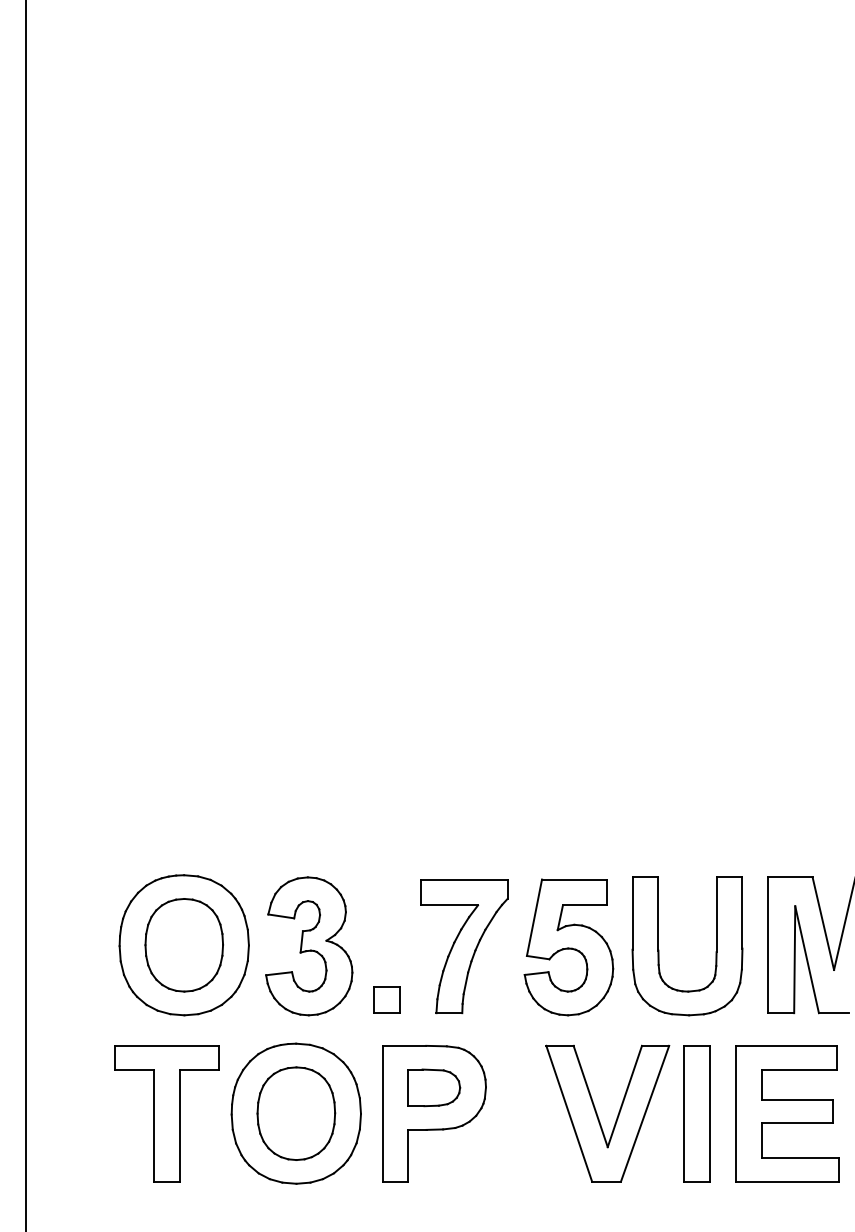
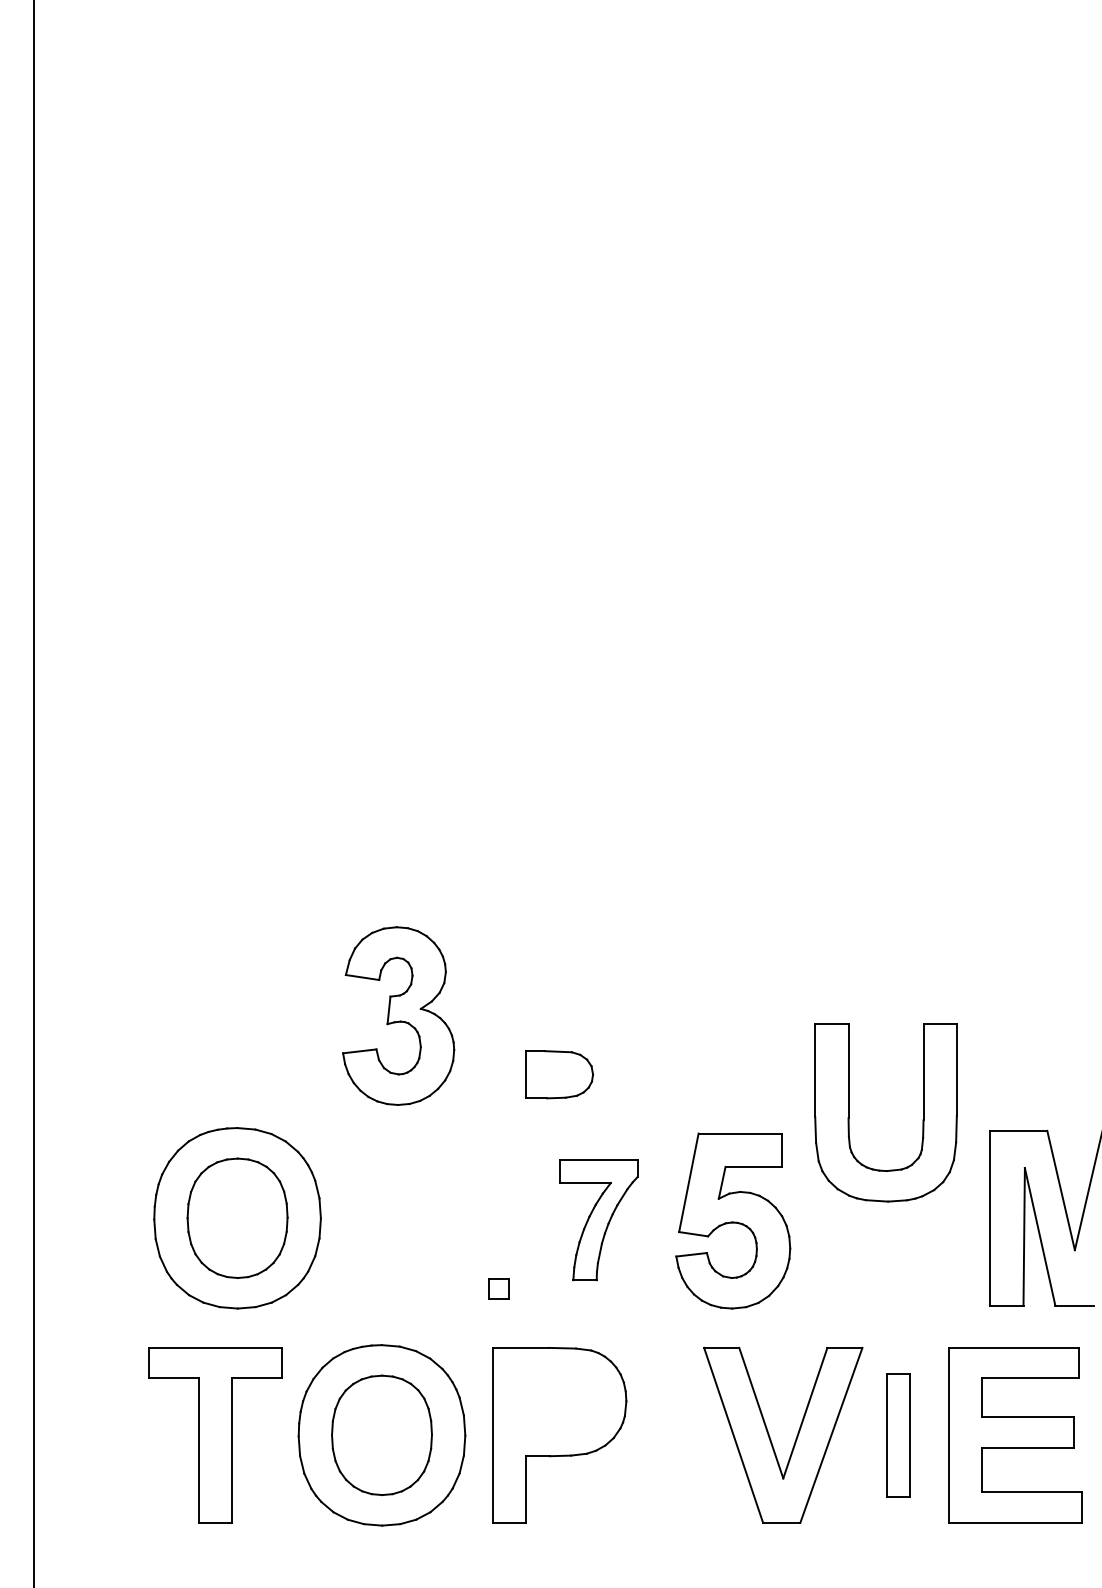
part: (309, 946) -> (398, 1016), moved
part: (464, 946) -> (598, 1219), size x0.7
part: (659, 949) -> (849, 1116), moved
part: (386, 999) -> (498, 1288), size x0.6
part: (434, 1087) -> (560, 1074), moved
part: (696, 1113) -> (897, 1435), size x0.7

